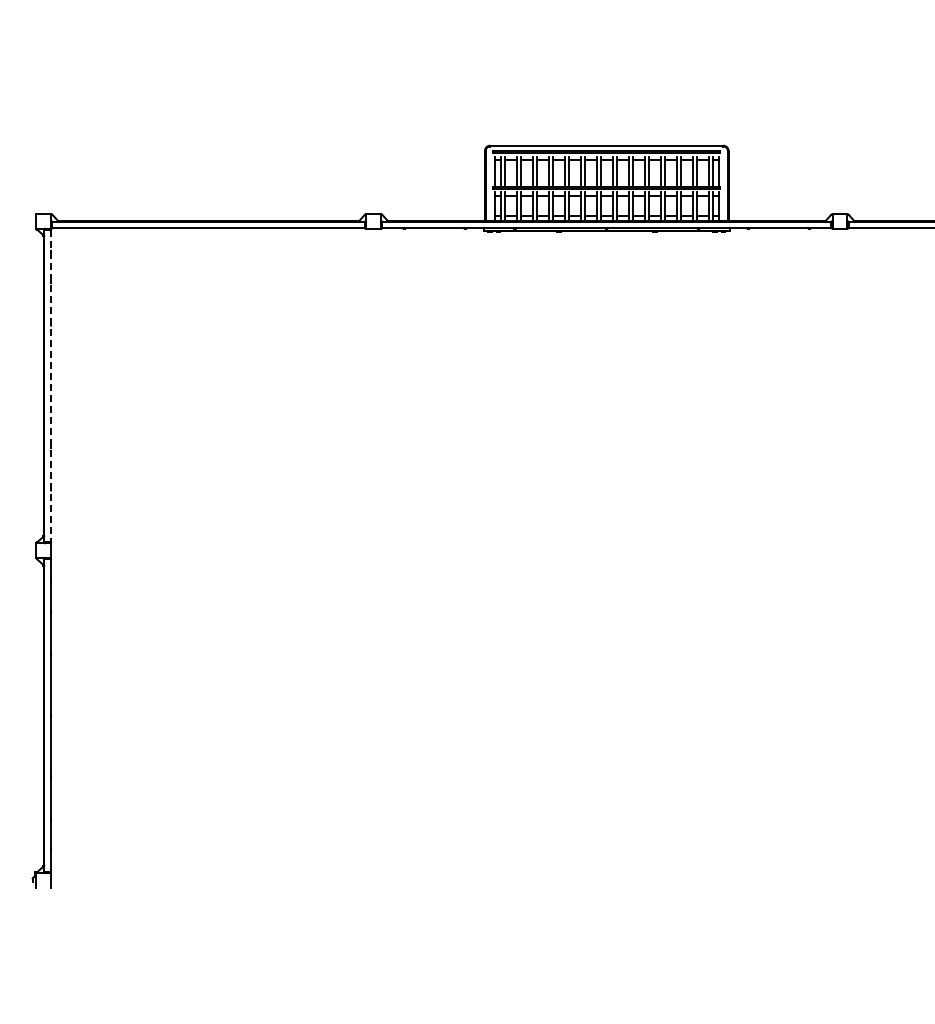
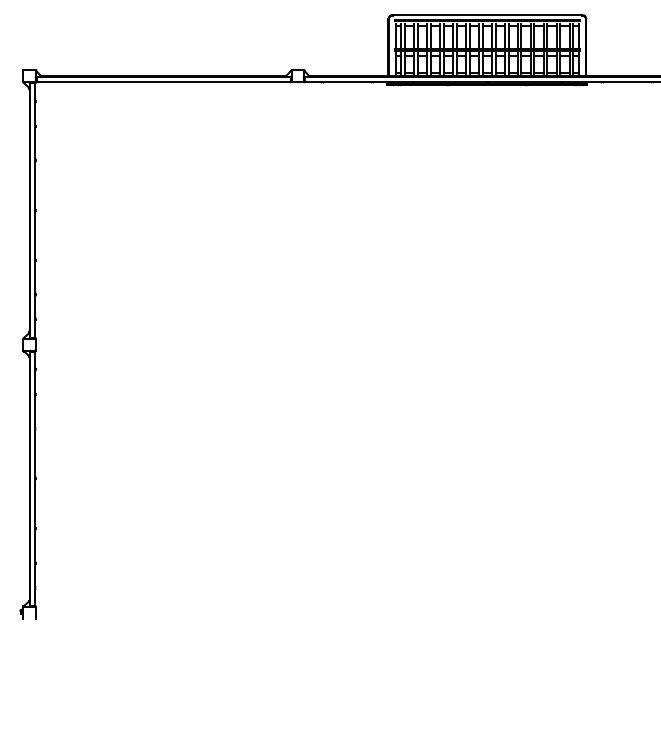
line: (50, 386) -> (34, 210), dashed -> solid

